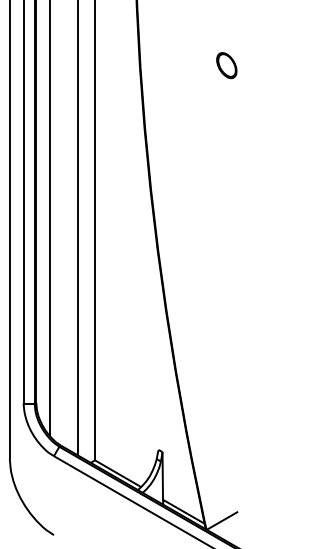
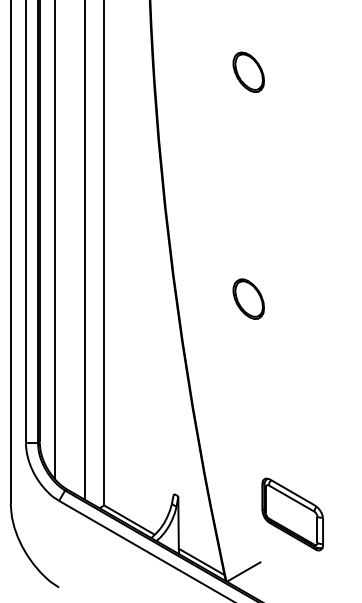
part: (226, 65) -> (248, 72), size x1.43
part: (226, 272) -> (248, 299), added
part: (266, 468) -> (292, 514), added

